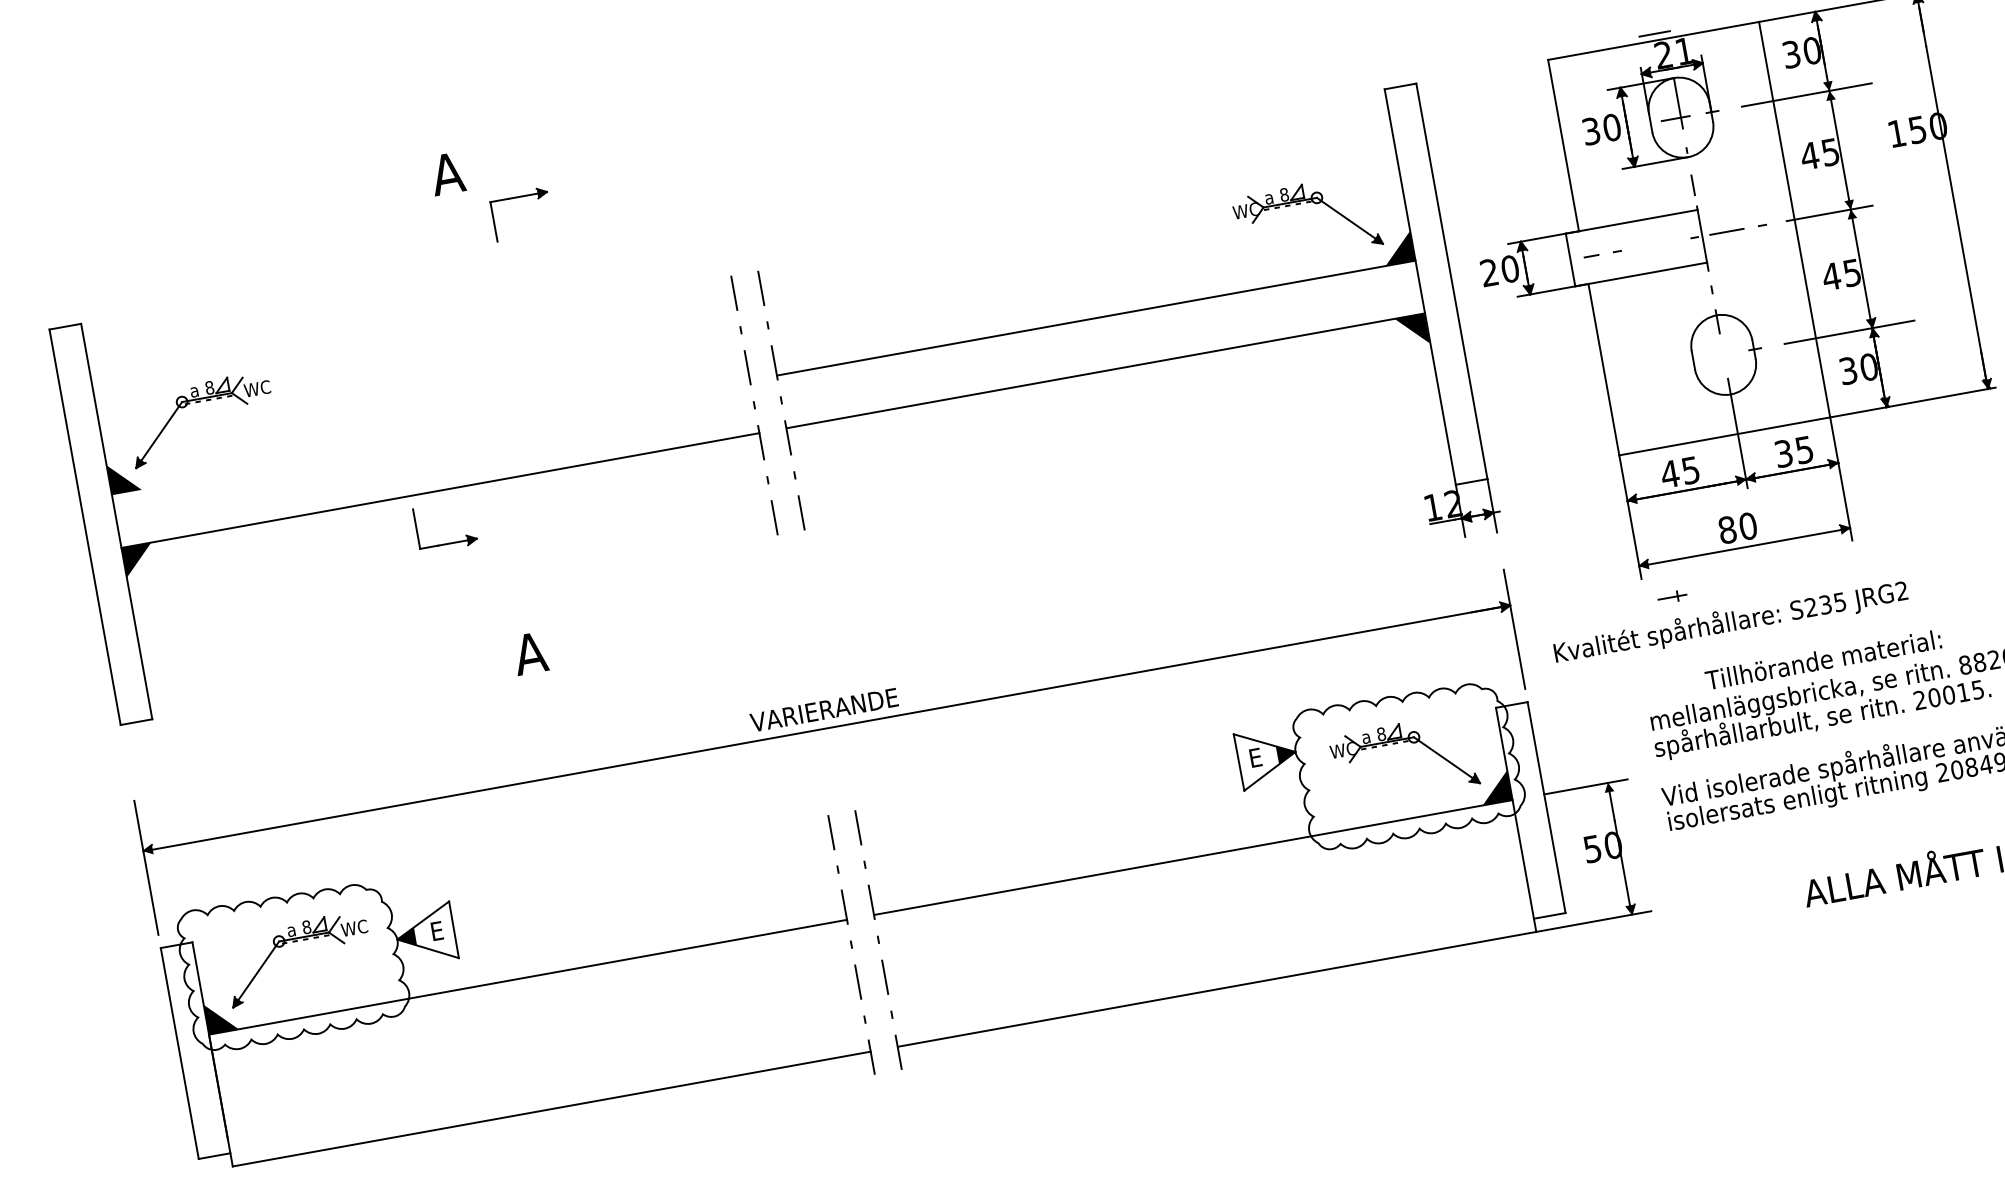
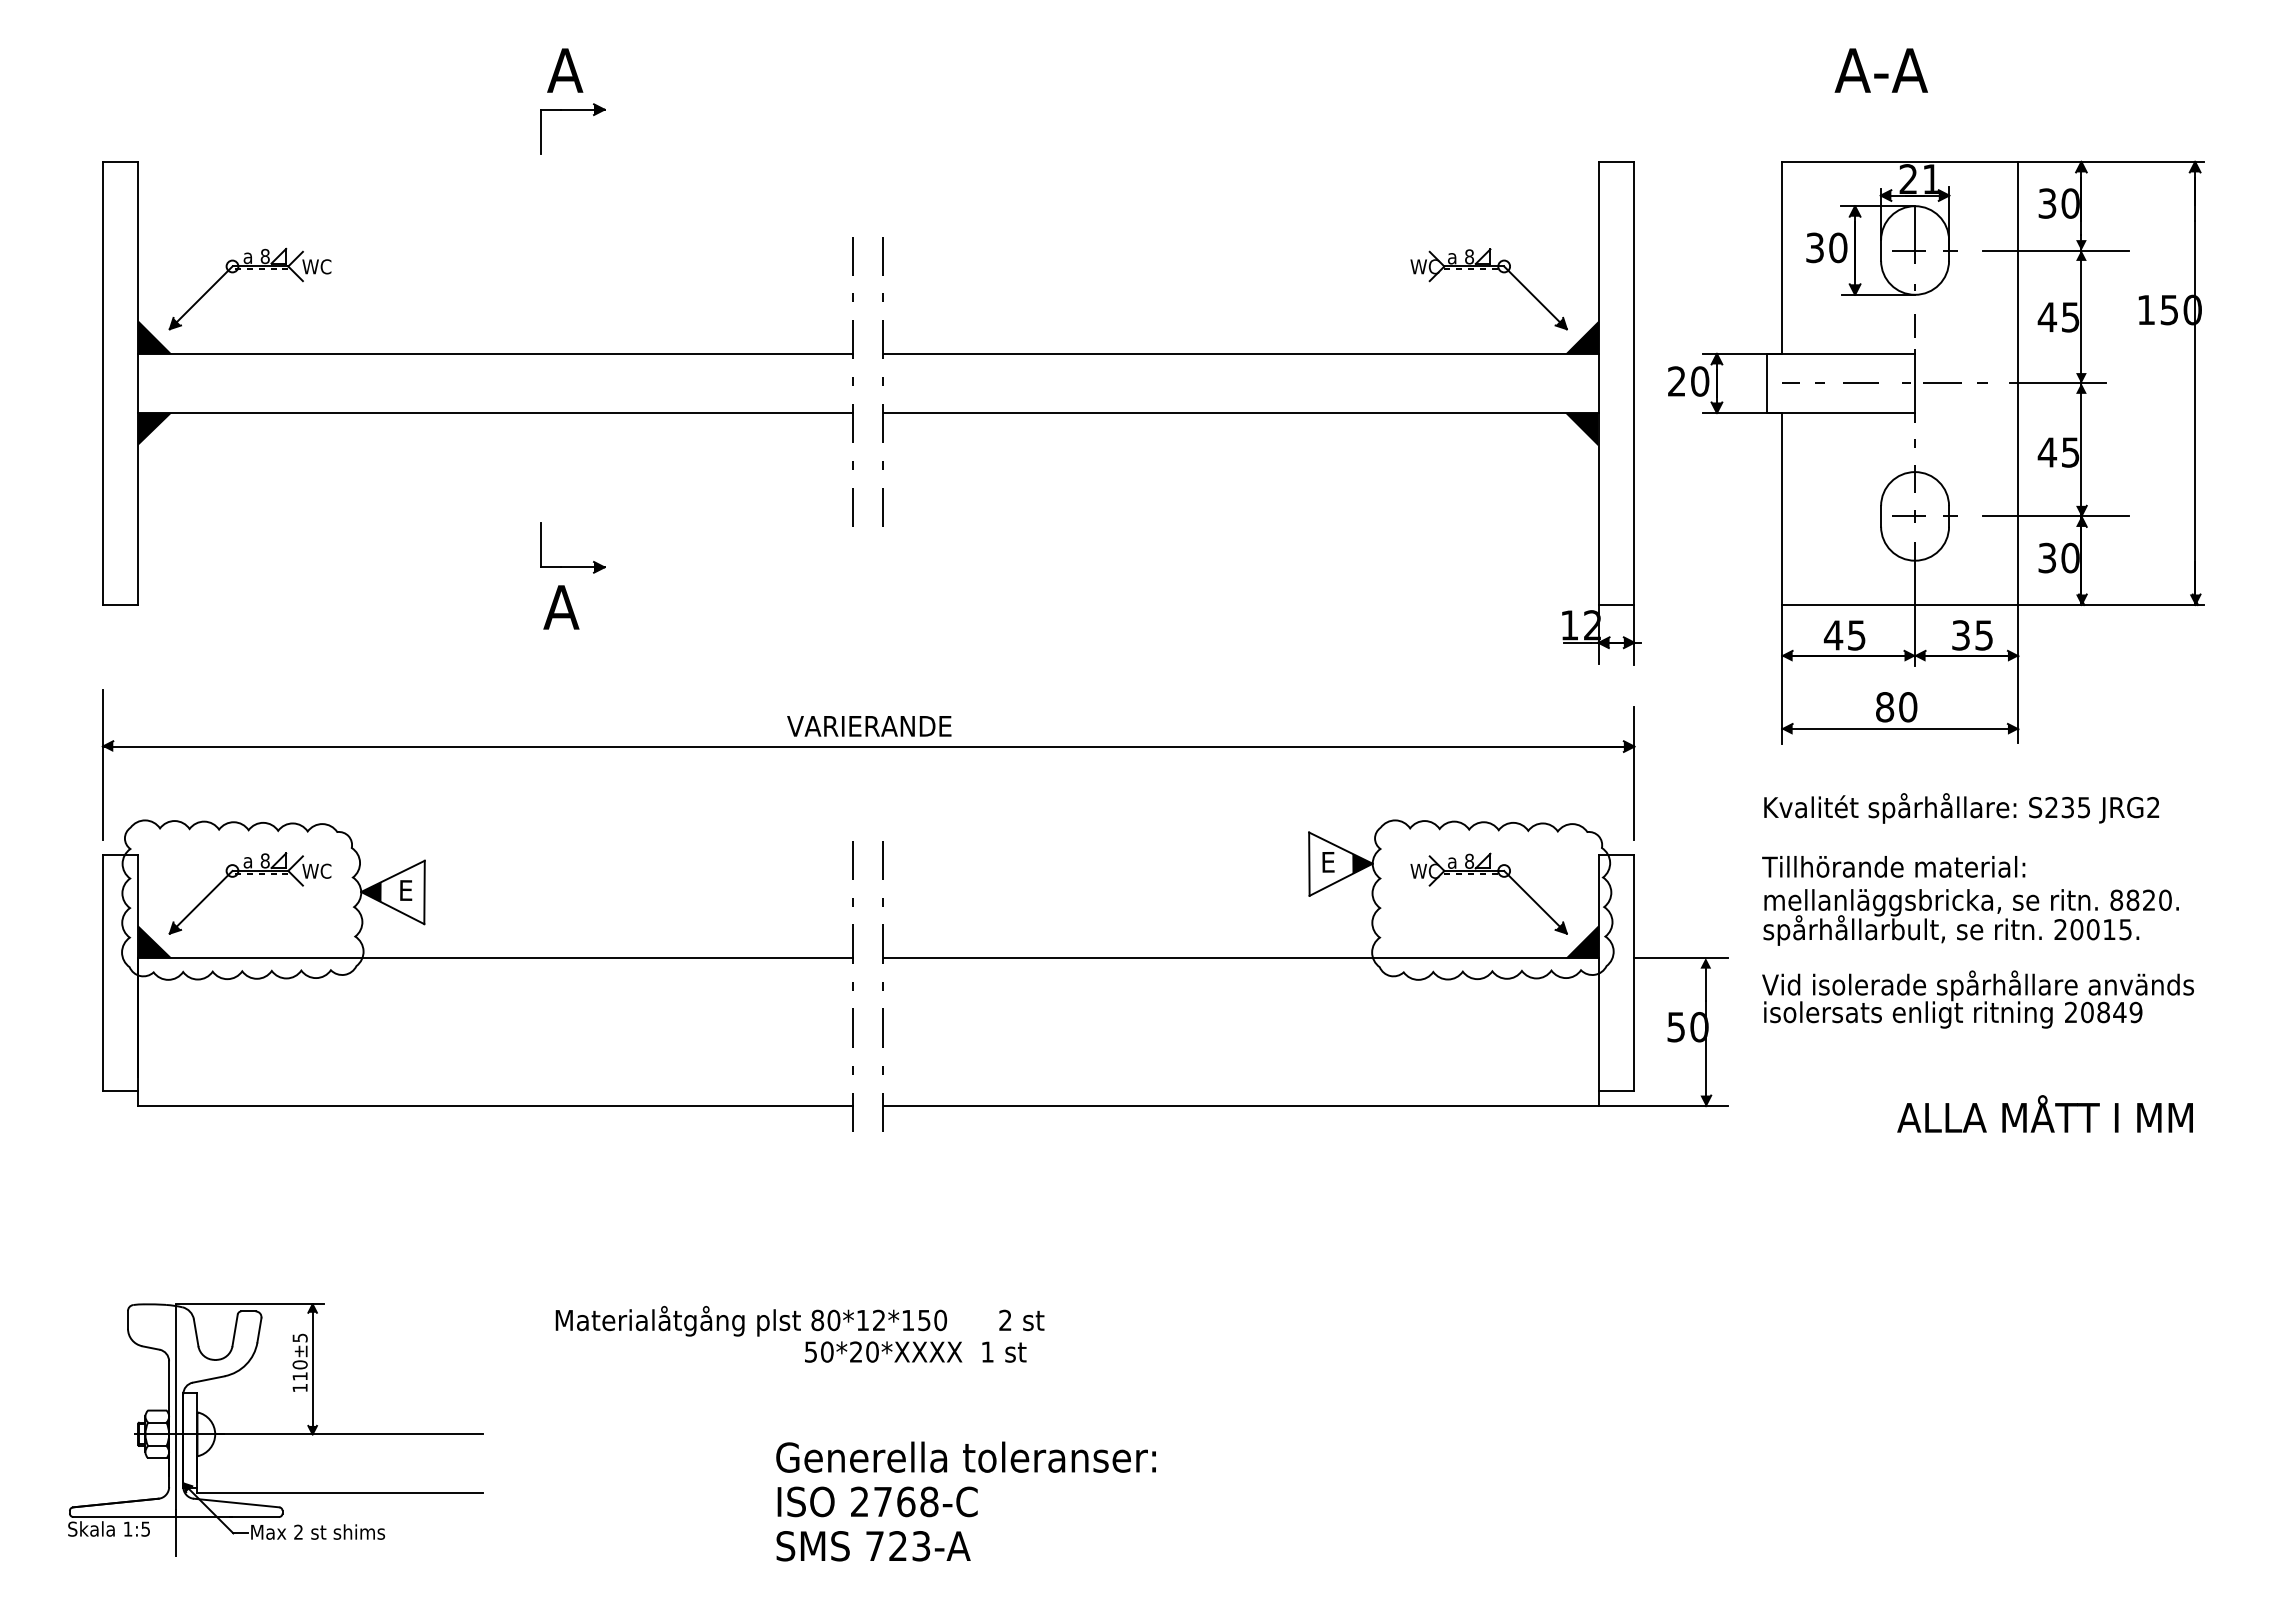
line: (1654, 33) -> (1860, 382), moved
part: (518, 197) -> (572, 110), moved
line: (430, 437) -> (495, 353), added
part: (447, 543) -> (572, 566), moved
part: (1671, 597) -> (1908, 516), moved
text: (1730, 622) -> (1961, 808), moved
text: (1823, 659) -> (1893, 866), moved

